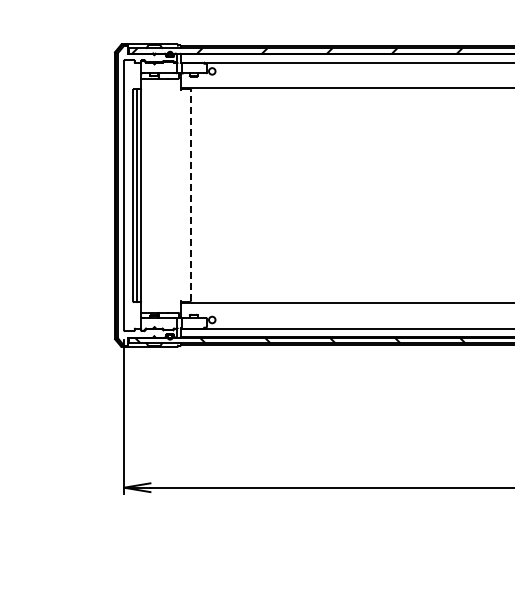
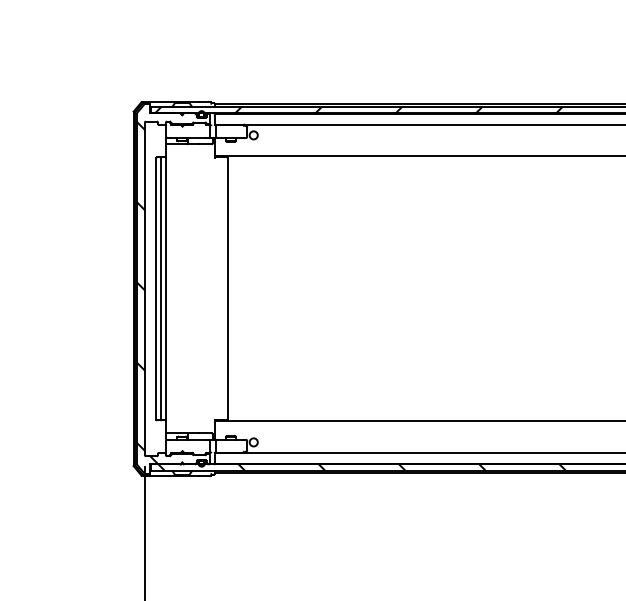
hatch: (146, 195) -> (172, 288), added
line: (191, 195) -> (228, 288), dashed -> solid

